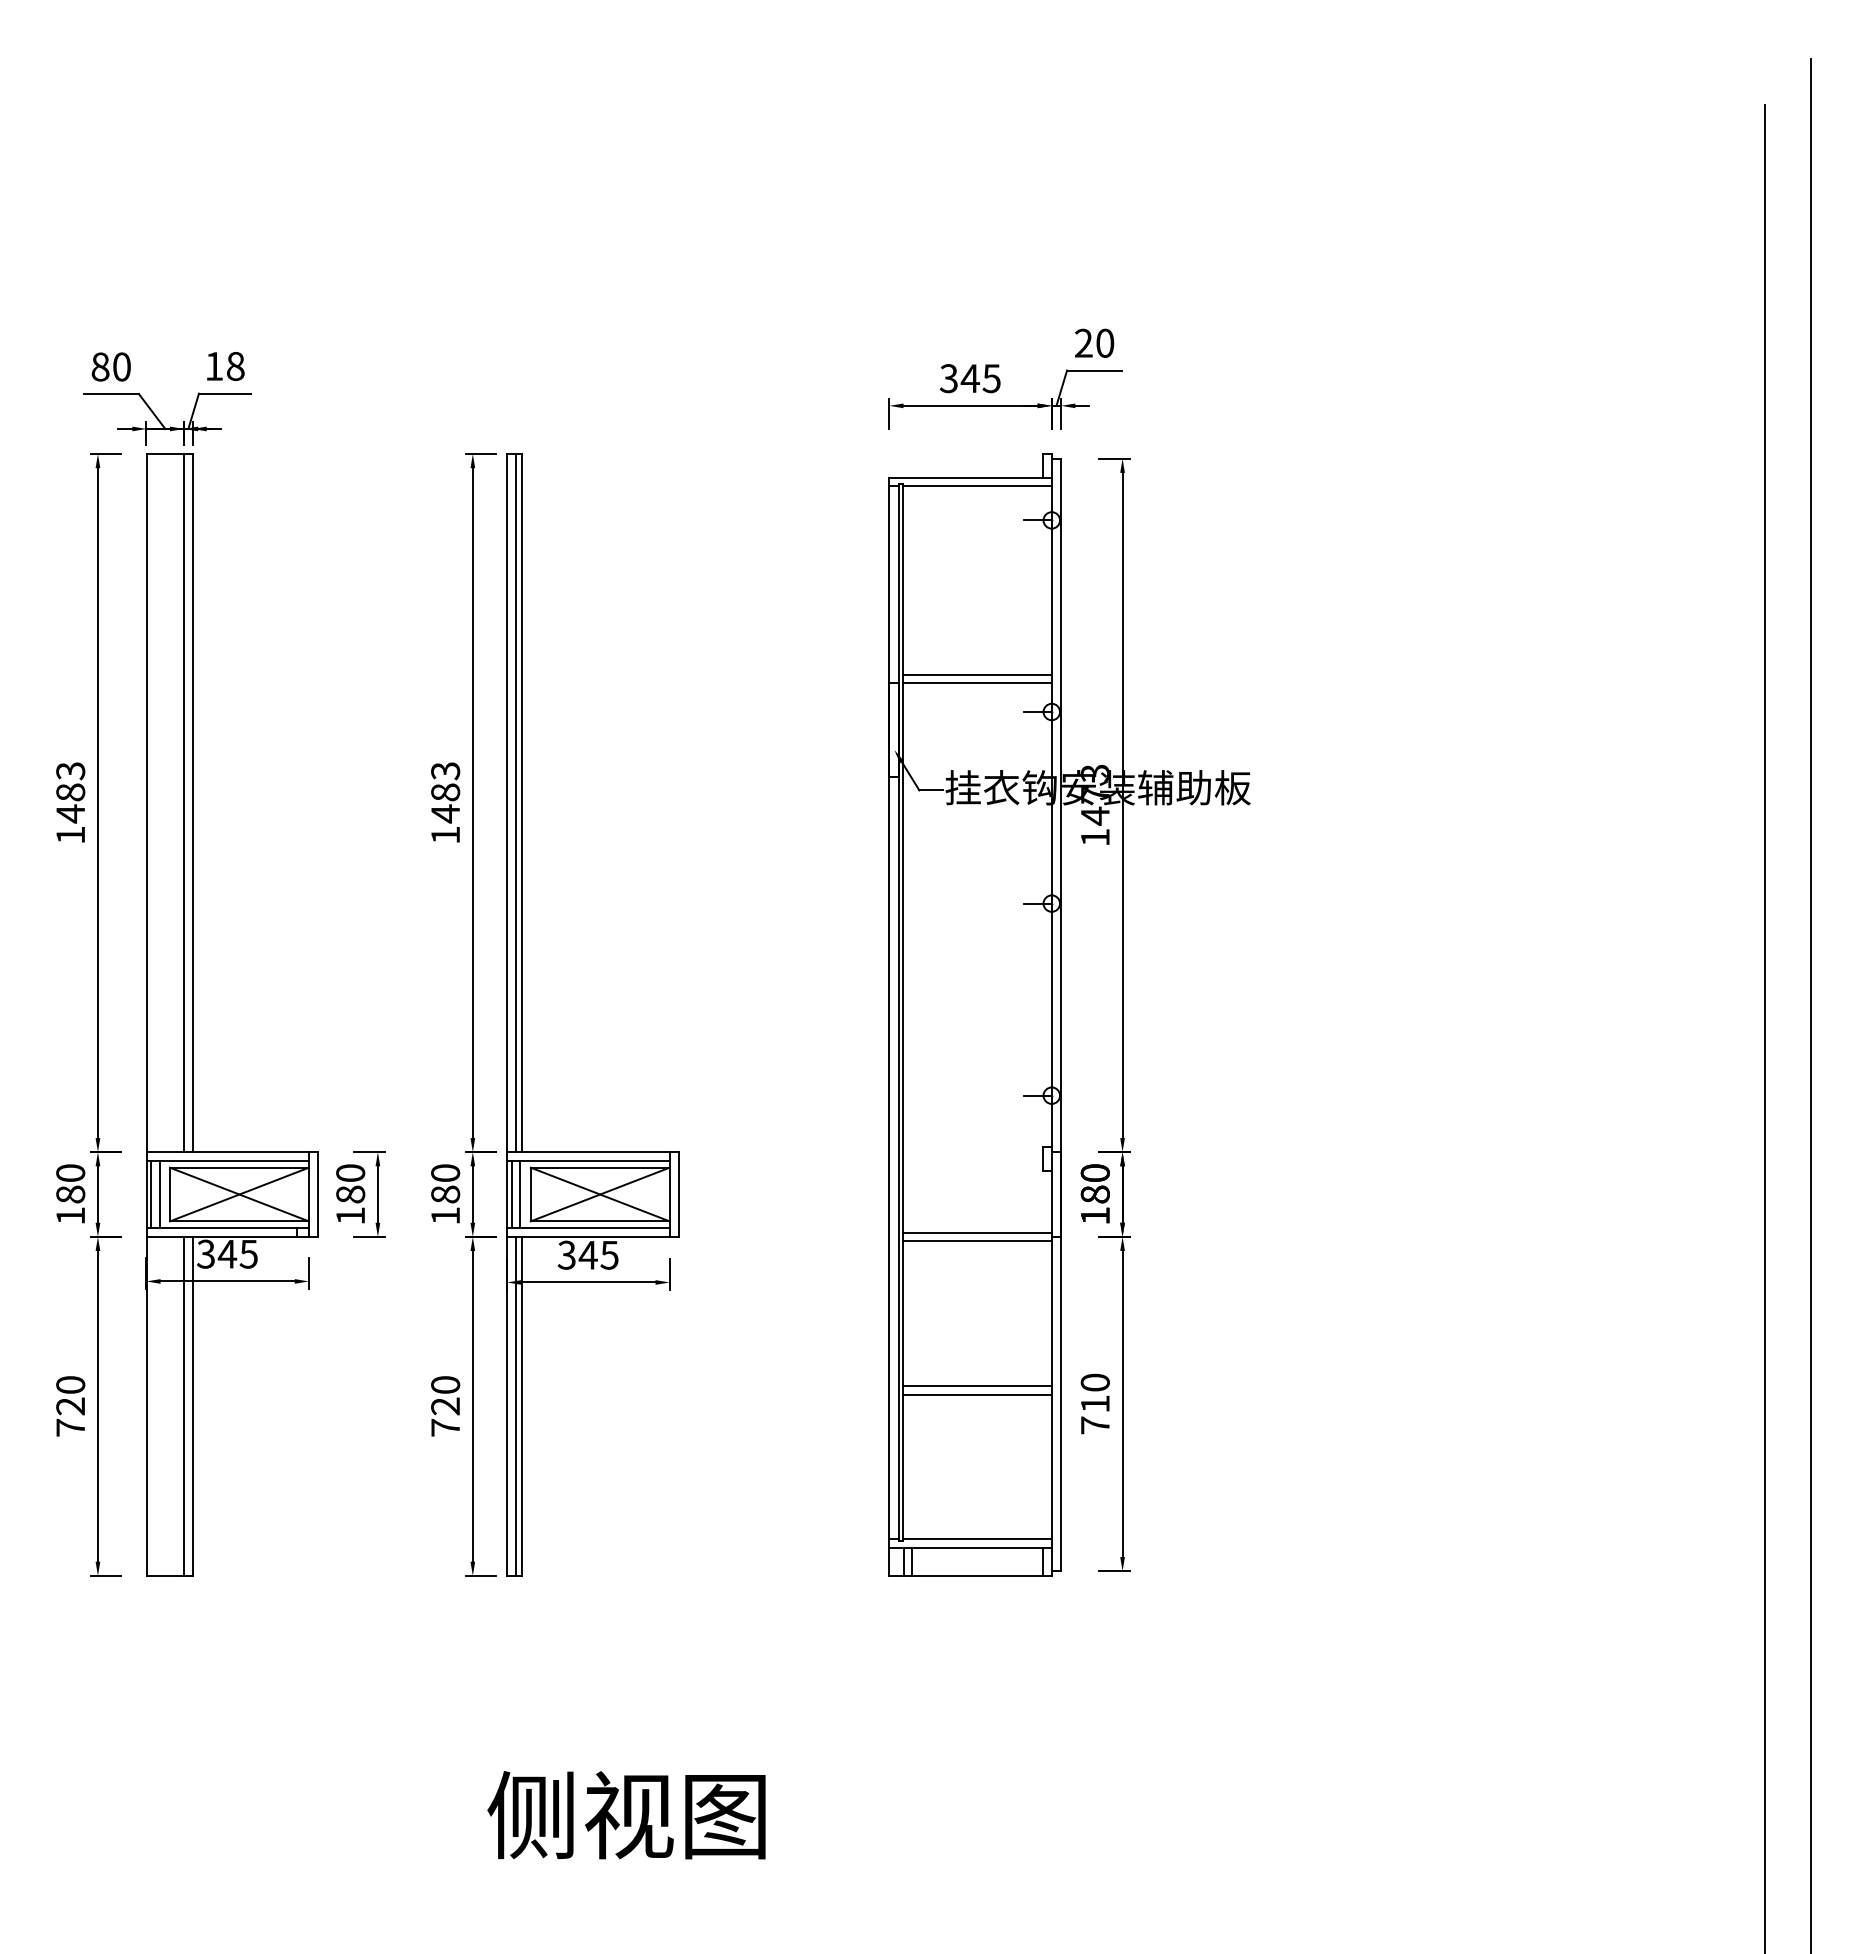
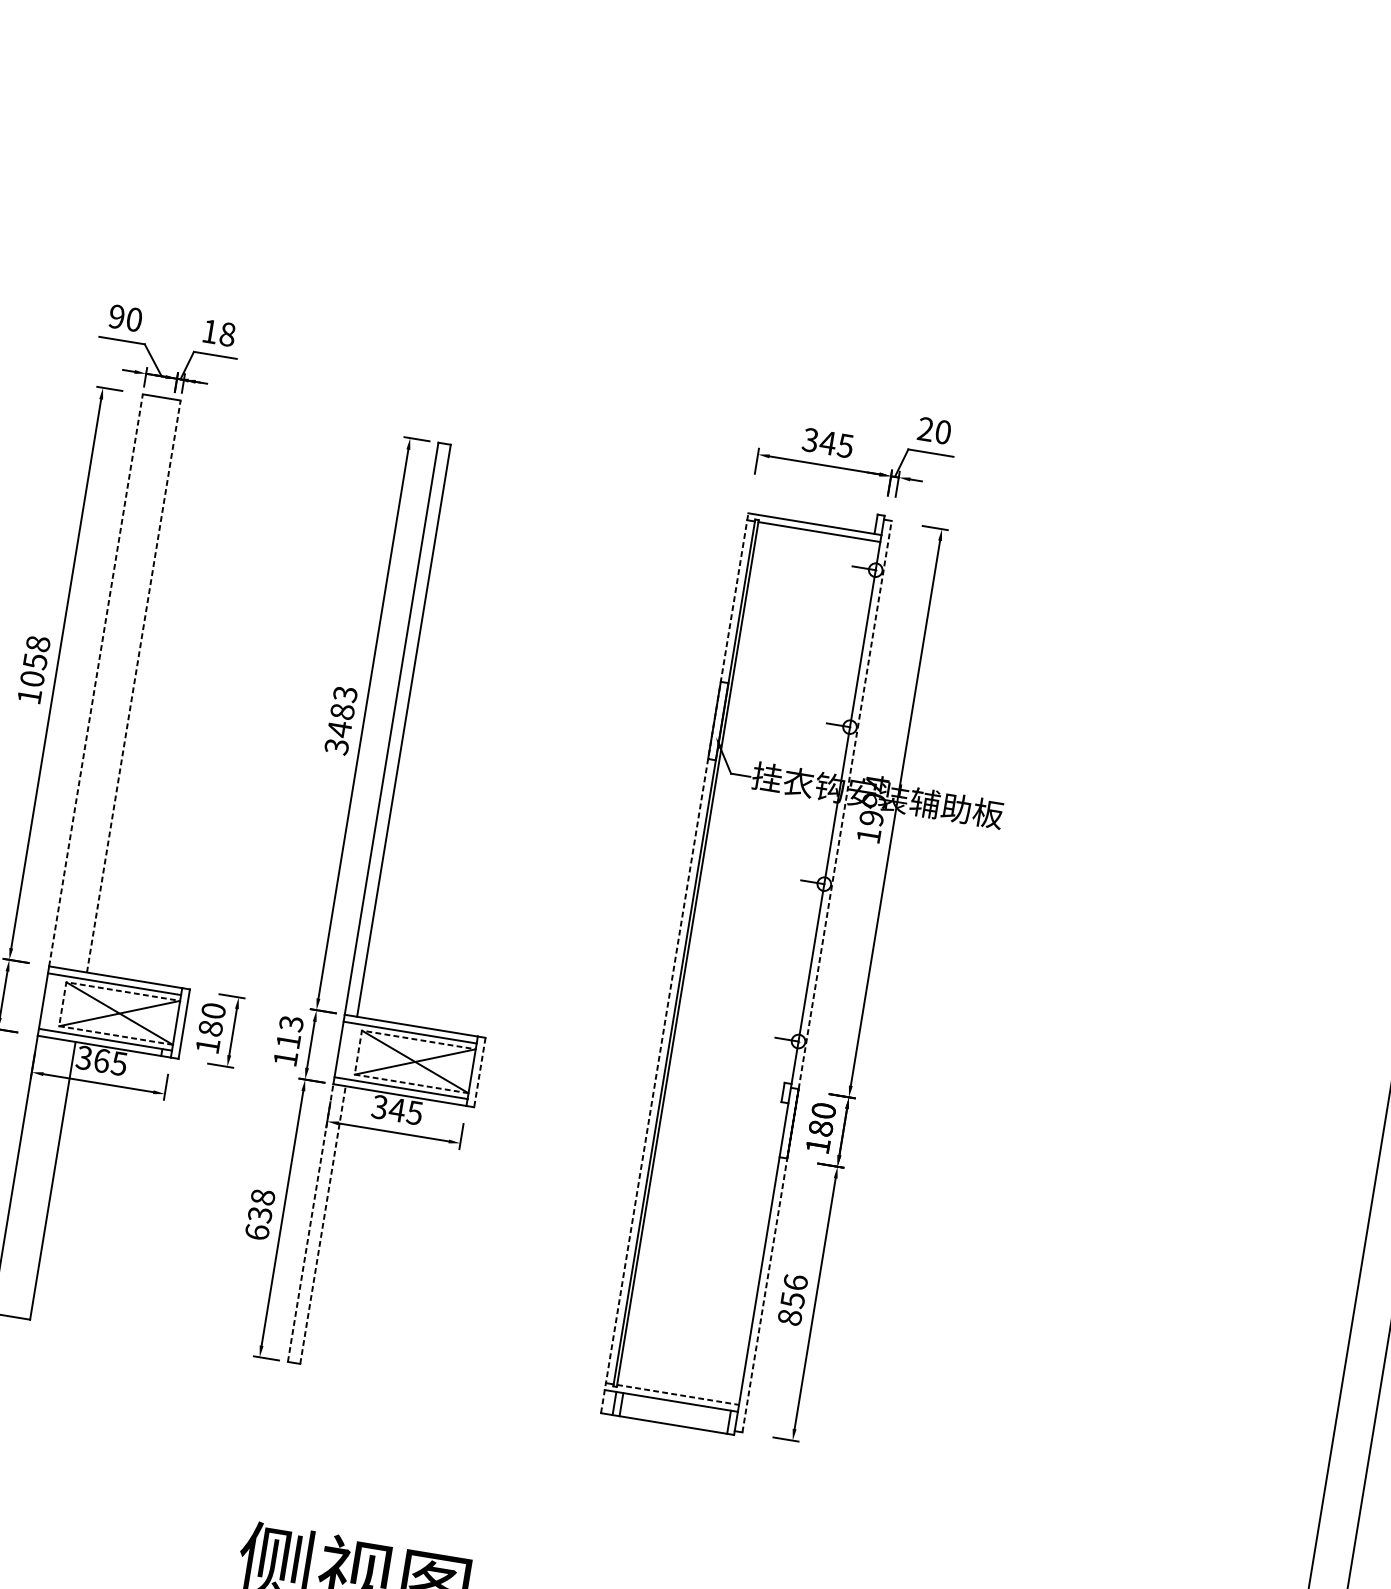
text: (100, 366) -> (116, 316), 80 -> 90
line: (977, 674) -> (794, 686), removed
line: (977, 683) -> (792, 693), removed
text: (70, 792) -> (35, 661), 1483 -> 1058
text: (1094, 794) -> (873, 800), 1473 -> 1994
line: (146, 802) -> (96, 679), solid -> dashed
line: (192, 802) -> (133, 686), solid -> dashed
line: (184, 803) -> (127, 685), removed
line: (515, 803) -> (398, 730), removed
line: (1061, 805) -> (845, 805), solid -> dashed
text: (445, 835) -> (336, 747), 1483 -> 3483
line: (889, 1026) -> (674, 963), solid -> dashed
text: (445, 1183) -> (289, 1032), 180 -> 113
line: (151, 1194) -> (47, 1001), removed
line: (159, 1194) -> (54, 1002), removed
line: (170, 1194) -> (63, 1004), solid -> dashed
line: (511, 1194) -> (342, 1050), removed
line: (520, 1194) -> (349, 1051), removed
line: (530, 1194) -> (358, 1052), solid -> dashed
line: (679, 1195) -> (480, 1073), solid -> dashed
line: (977, 1232) -> (719, 1143), removed
line: (977, 1241) -> (718, 1151), removed
text: (227, 1253) -> (101, 1060), 345 -> 365
line: (977, 1386) -> (698, 1269), removed
line: (977, 1394) -> (697, 1276), removed
line: (1061, 1403) -> (765, 1295), solid -> dashed
text: (1094, 1403) -> (792, 1299), 710 -> 856
line: (184, 1405) -> (46, 1179), removed
line: (507, 1405) -> (310, 1222), solid -> dashed
line: (515, 1405) -> (317, 1223), removed
line: (522, 1405) -> (323, 1224), solid -> dashed
text: (445, 1406) -> (260, 1214), 720 -> 638
line: (977, 1539) -> (678, 1395), solid -> dashed

